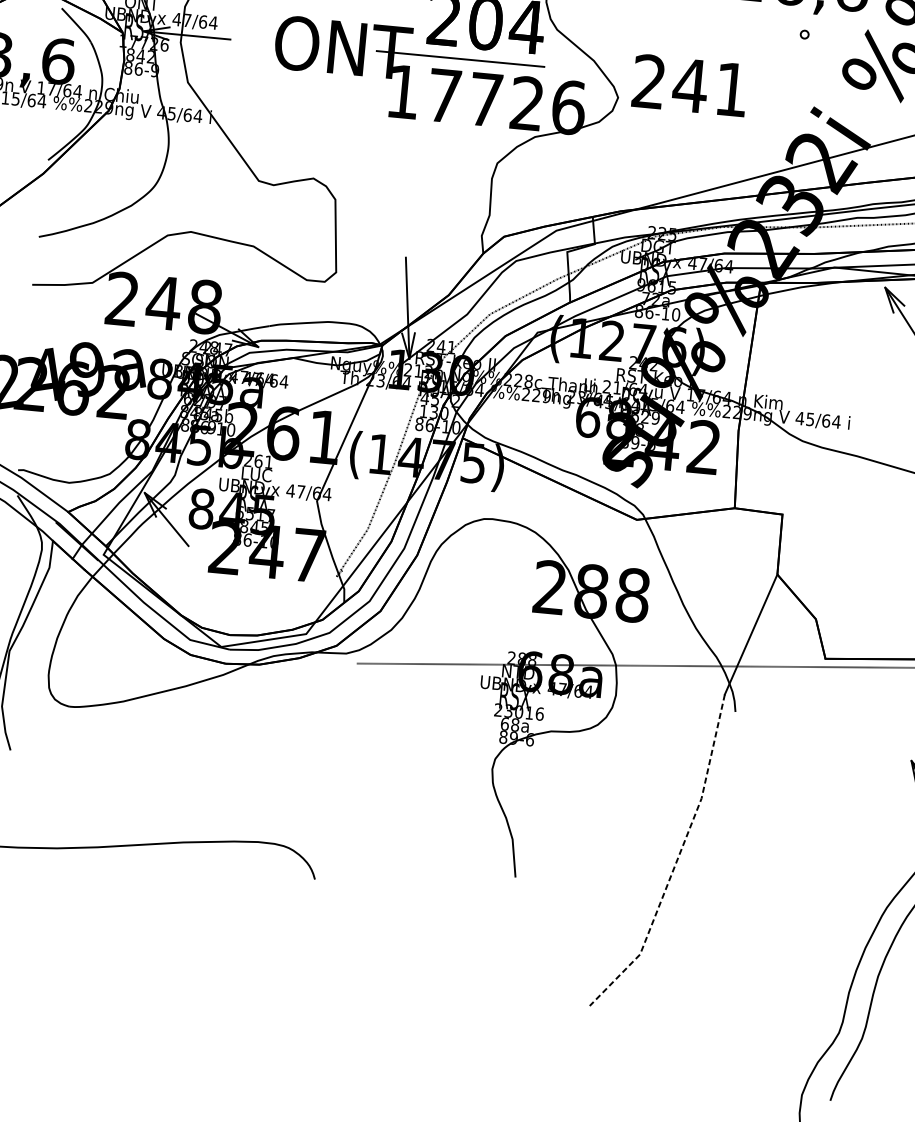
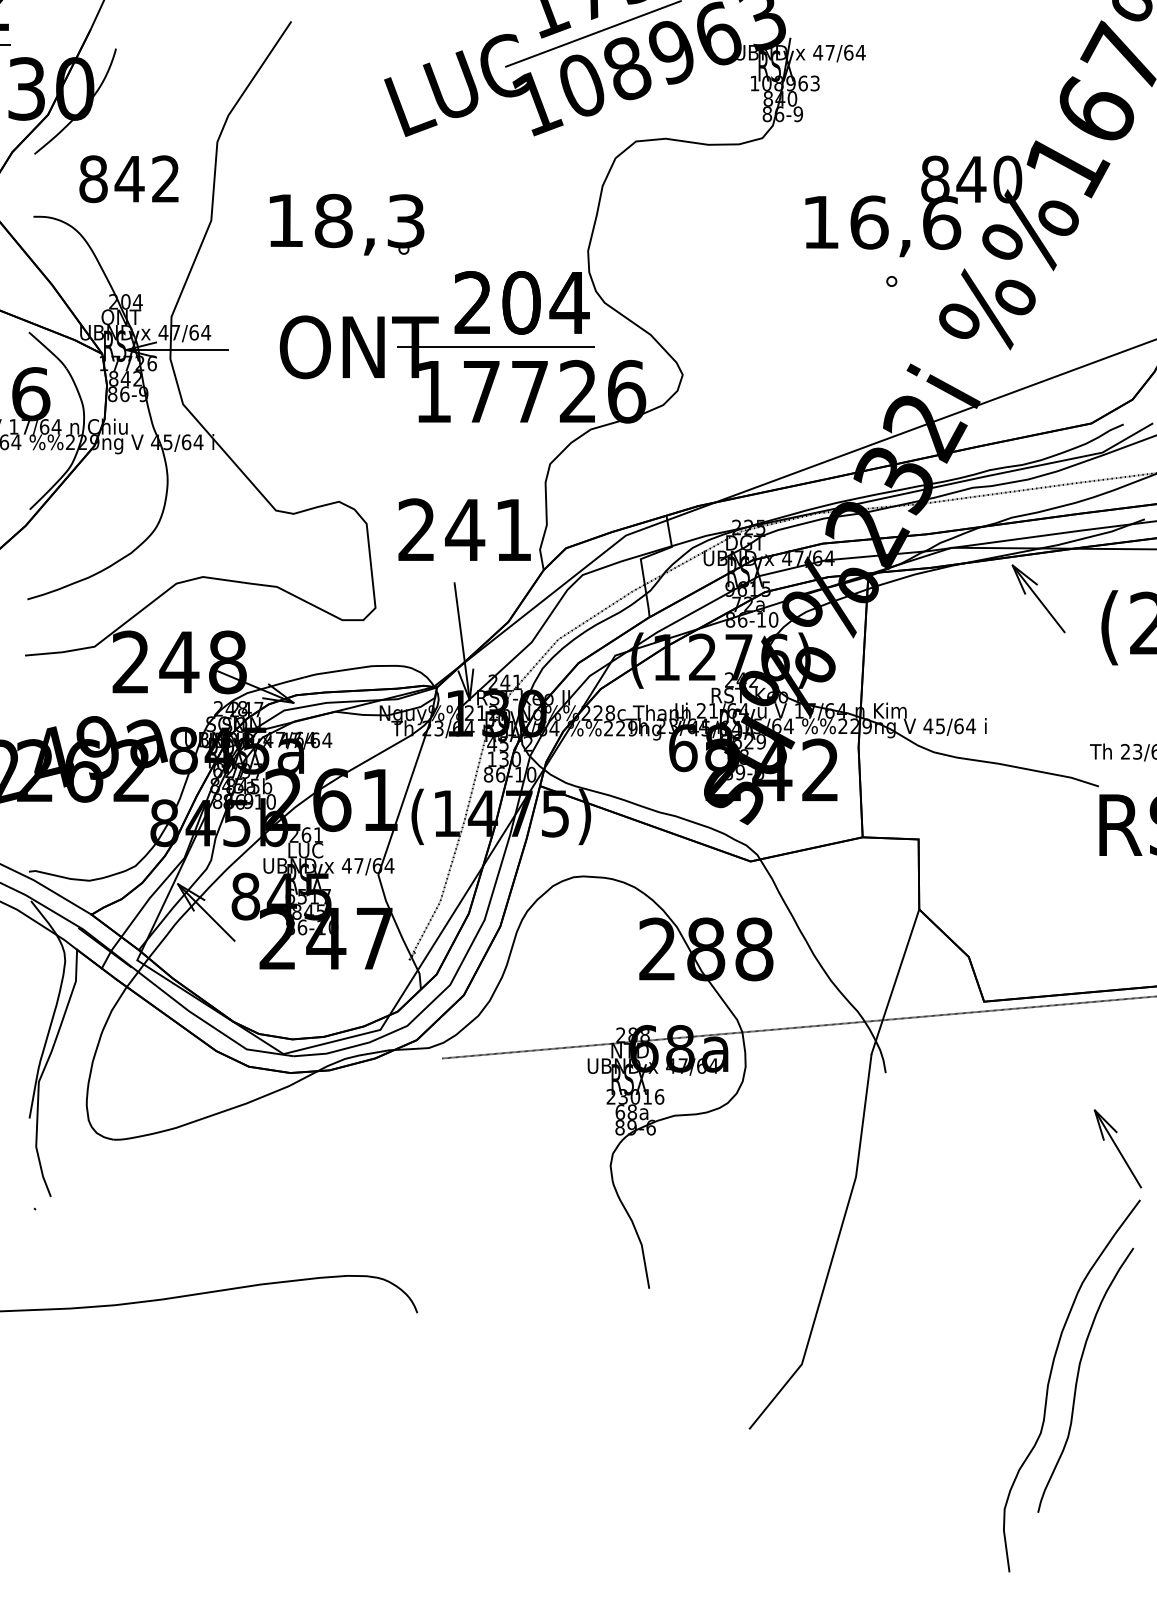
text: (689, 85) -> (464, 529), moved
line: (677, 860) -> (834, 1251), dashed -> solid

